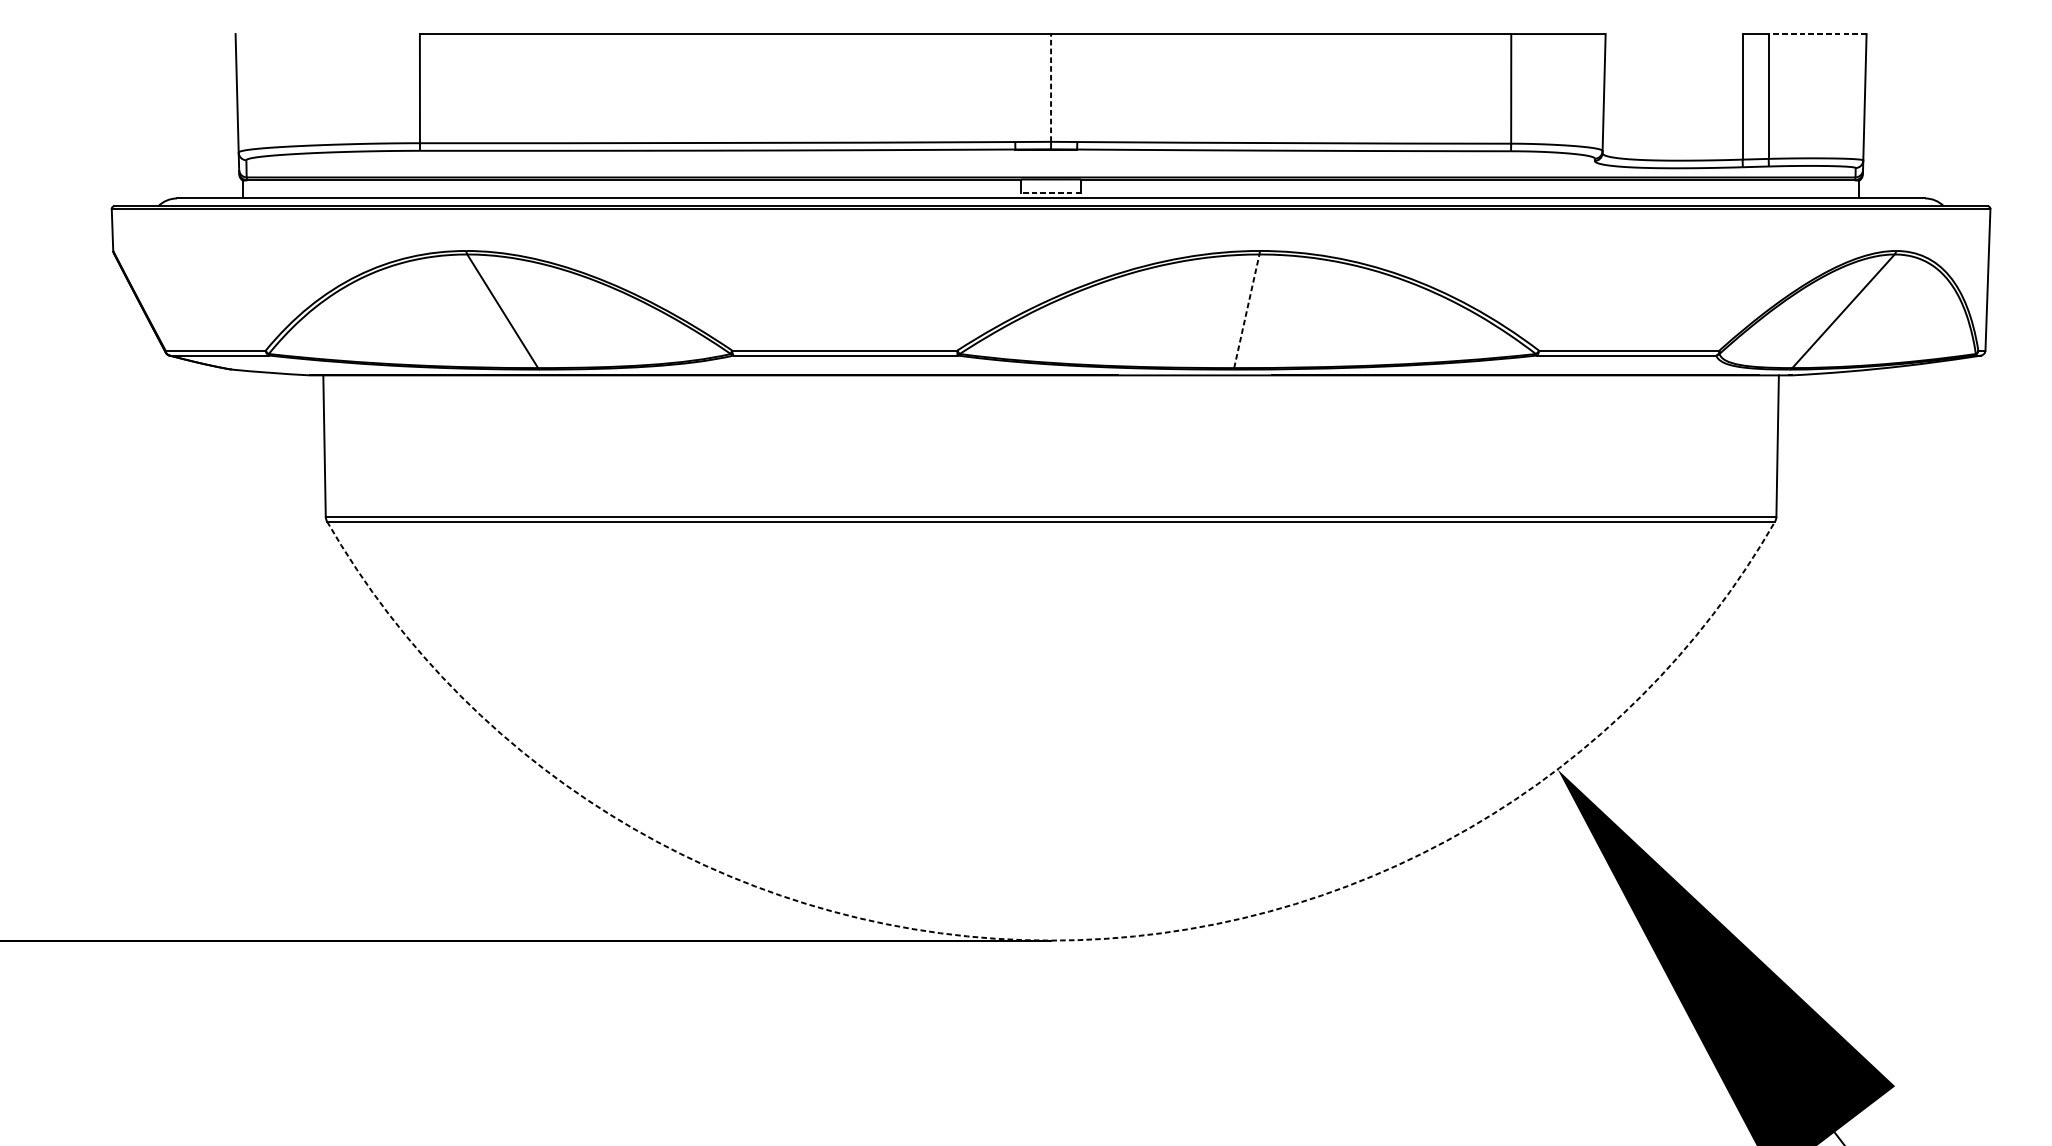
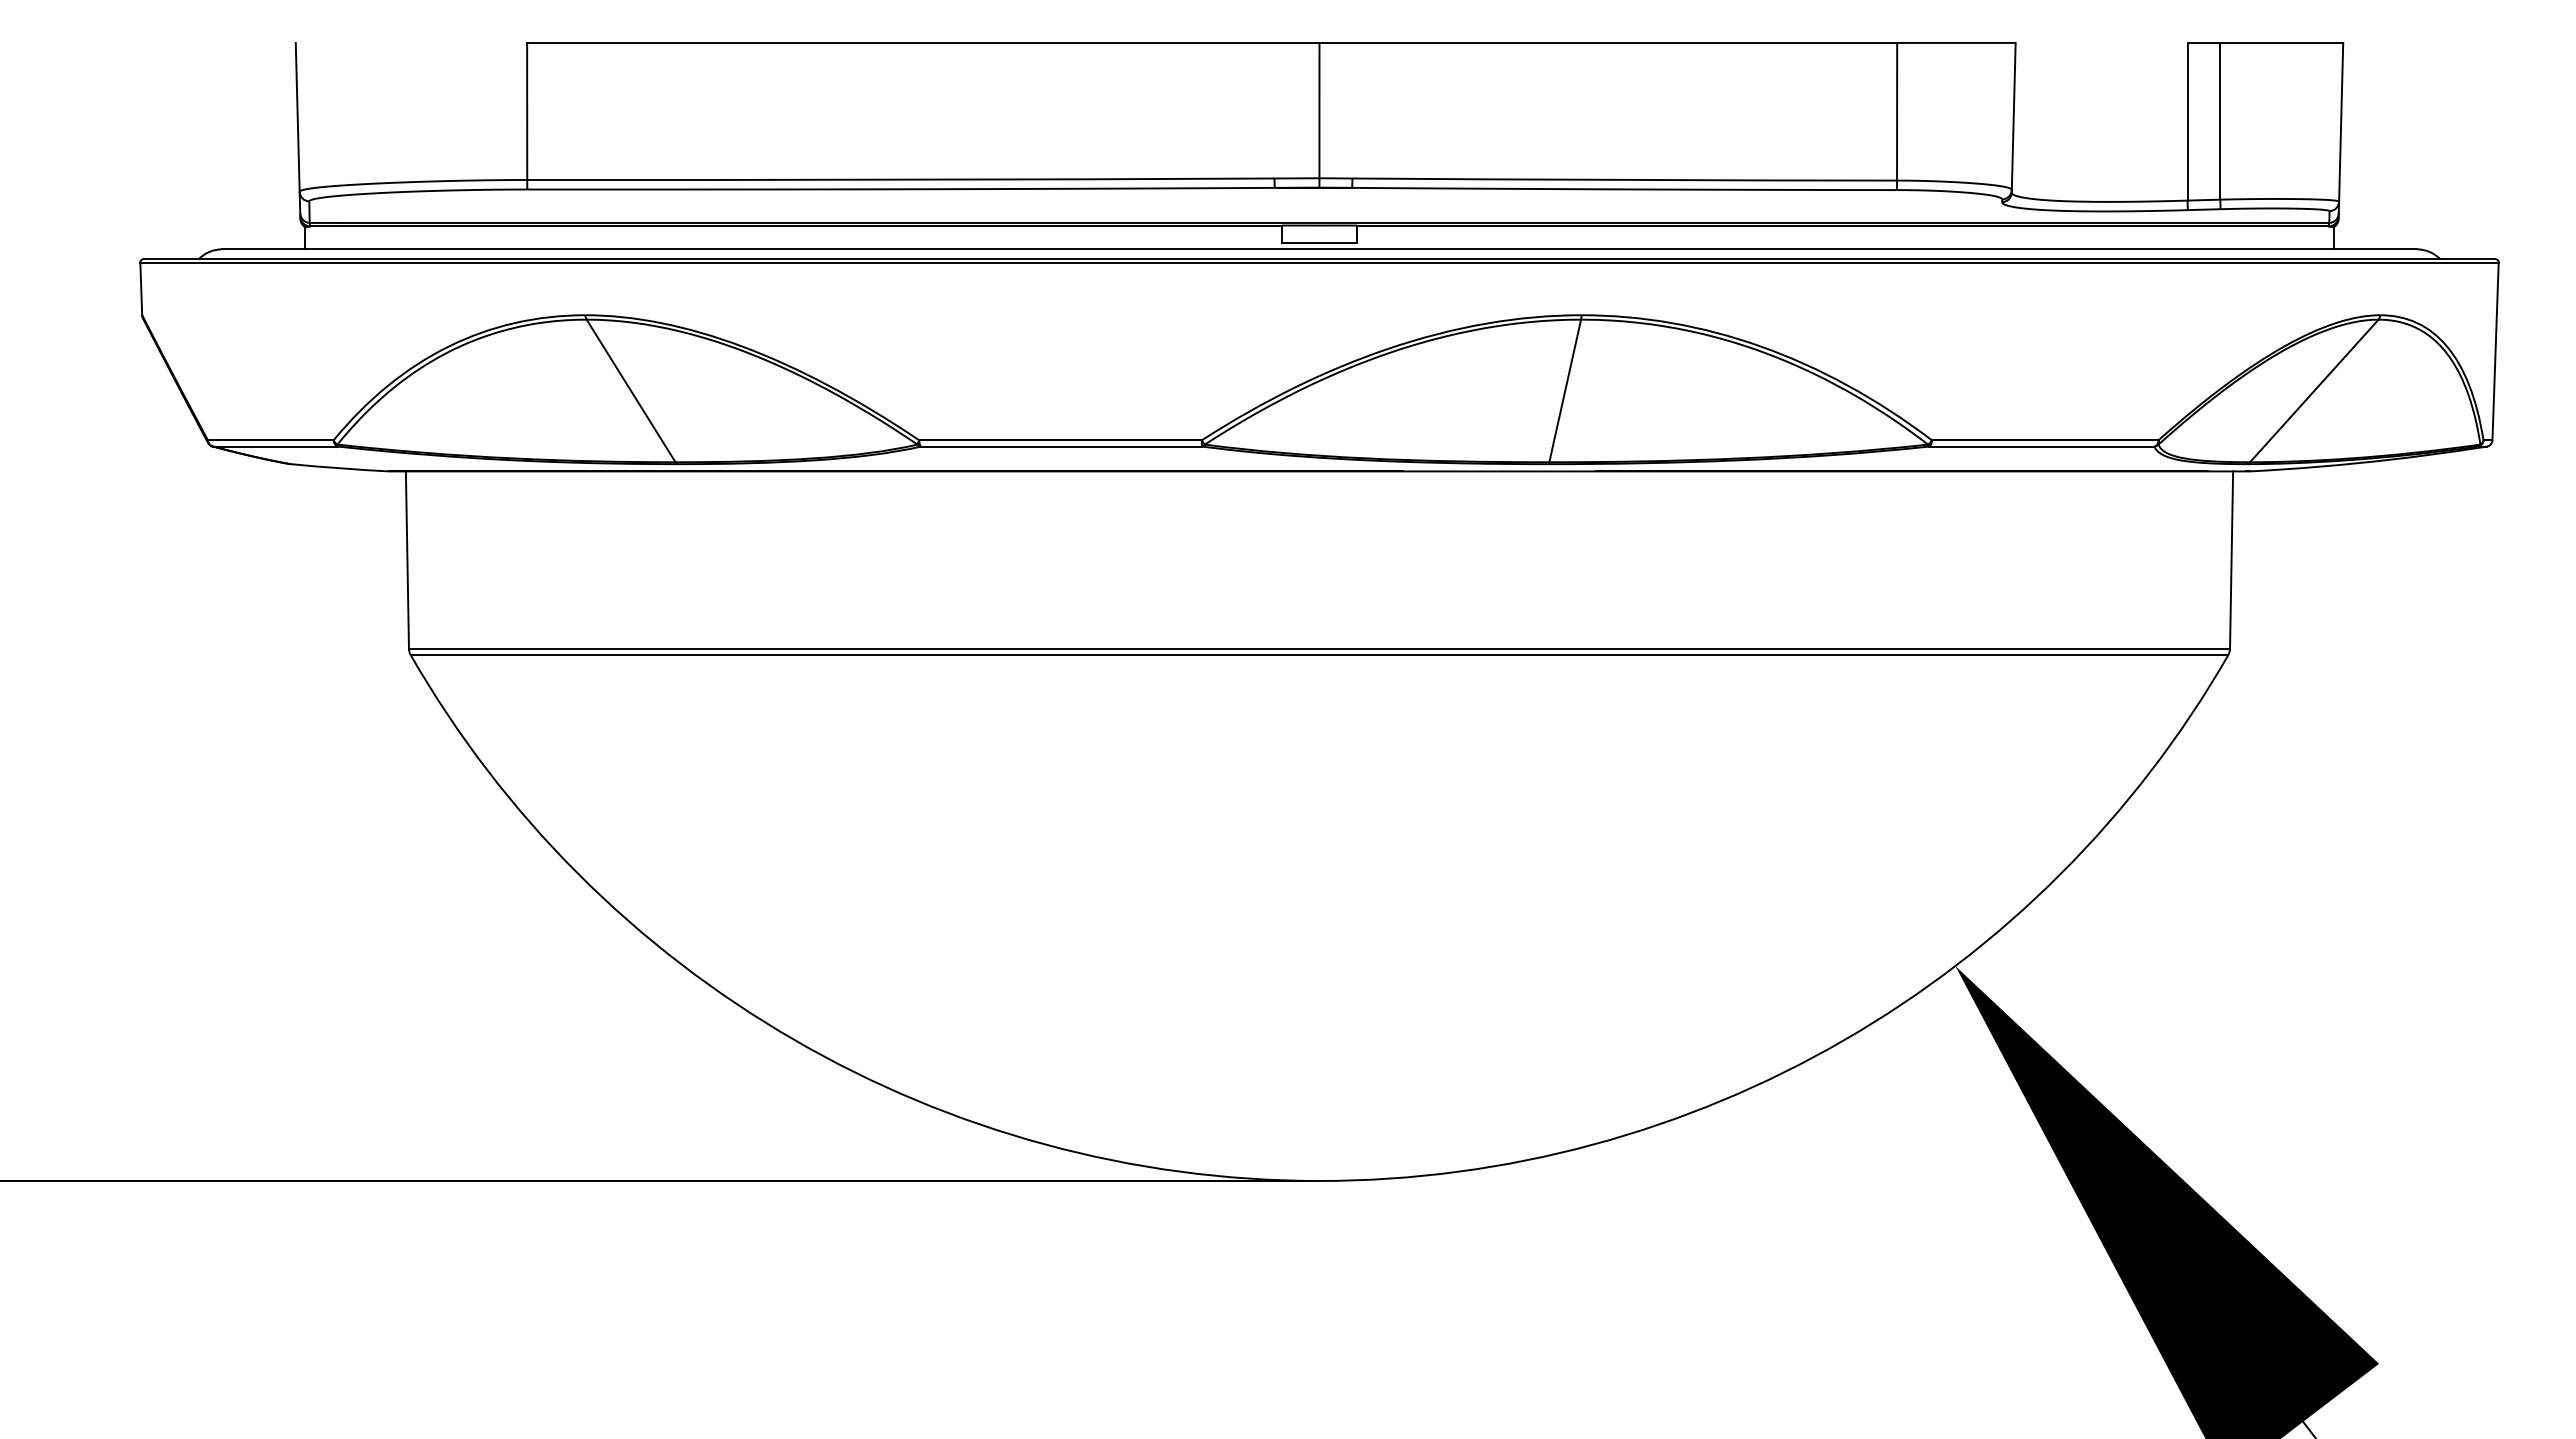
line: (1817, 33) -> (2281, 42), dashed -> solid
line: (1051, 87) -> (1319, 110), dashed -> solid
line: (1051, 193) -> (1319, 242), dashed -> solid
line: (1247, 310) -> (1565, 390), dashed -> solid
arc: (1051, 940) -> (1319, 1180), dashed -> solid

